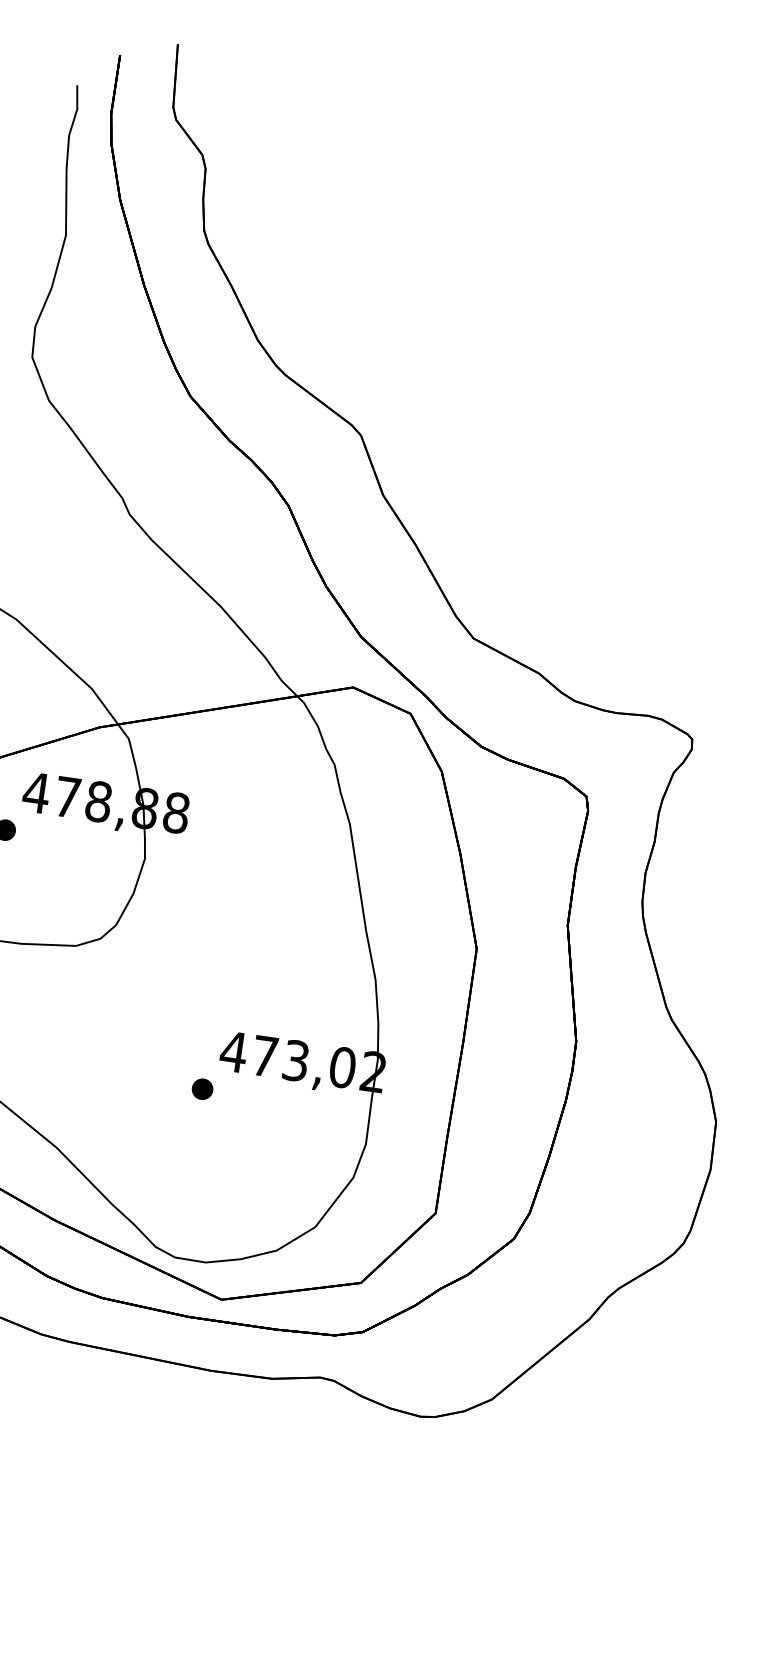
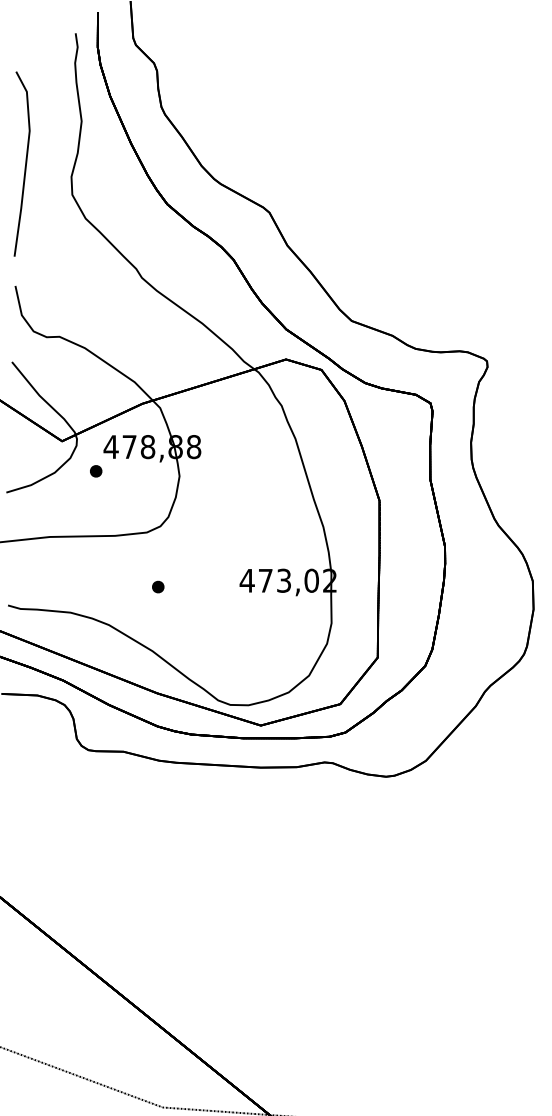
part: (203, 1088) -> (158, 586), moved

